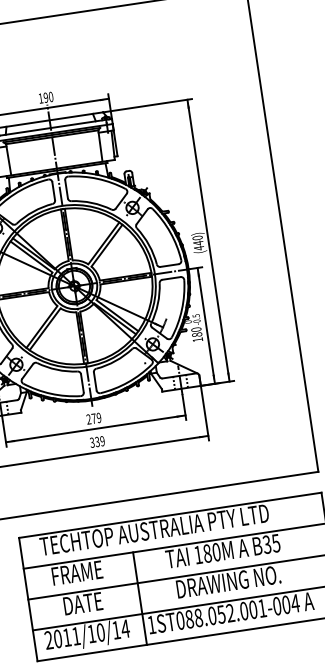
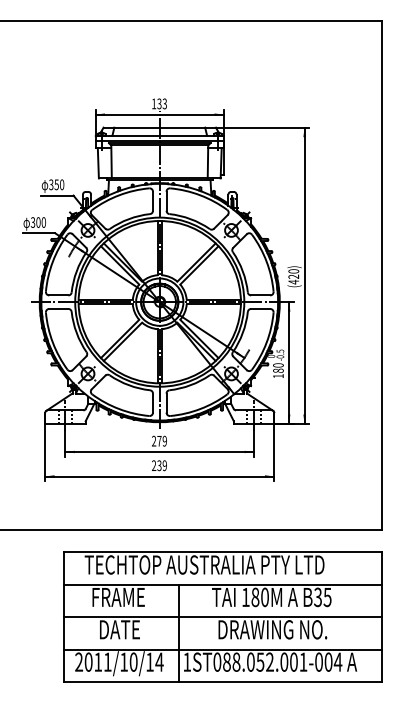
text: (48, 96) -> (162, 103), 190 -> 133
text: (198, 242) -> (293, 276), (440) -> (420)
text: (91, 443) -> (153, 466), 339 -> 239

